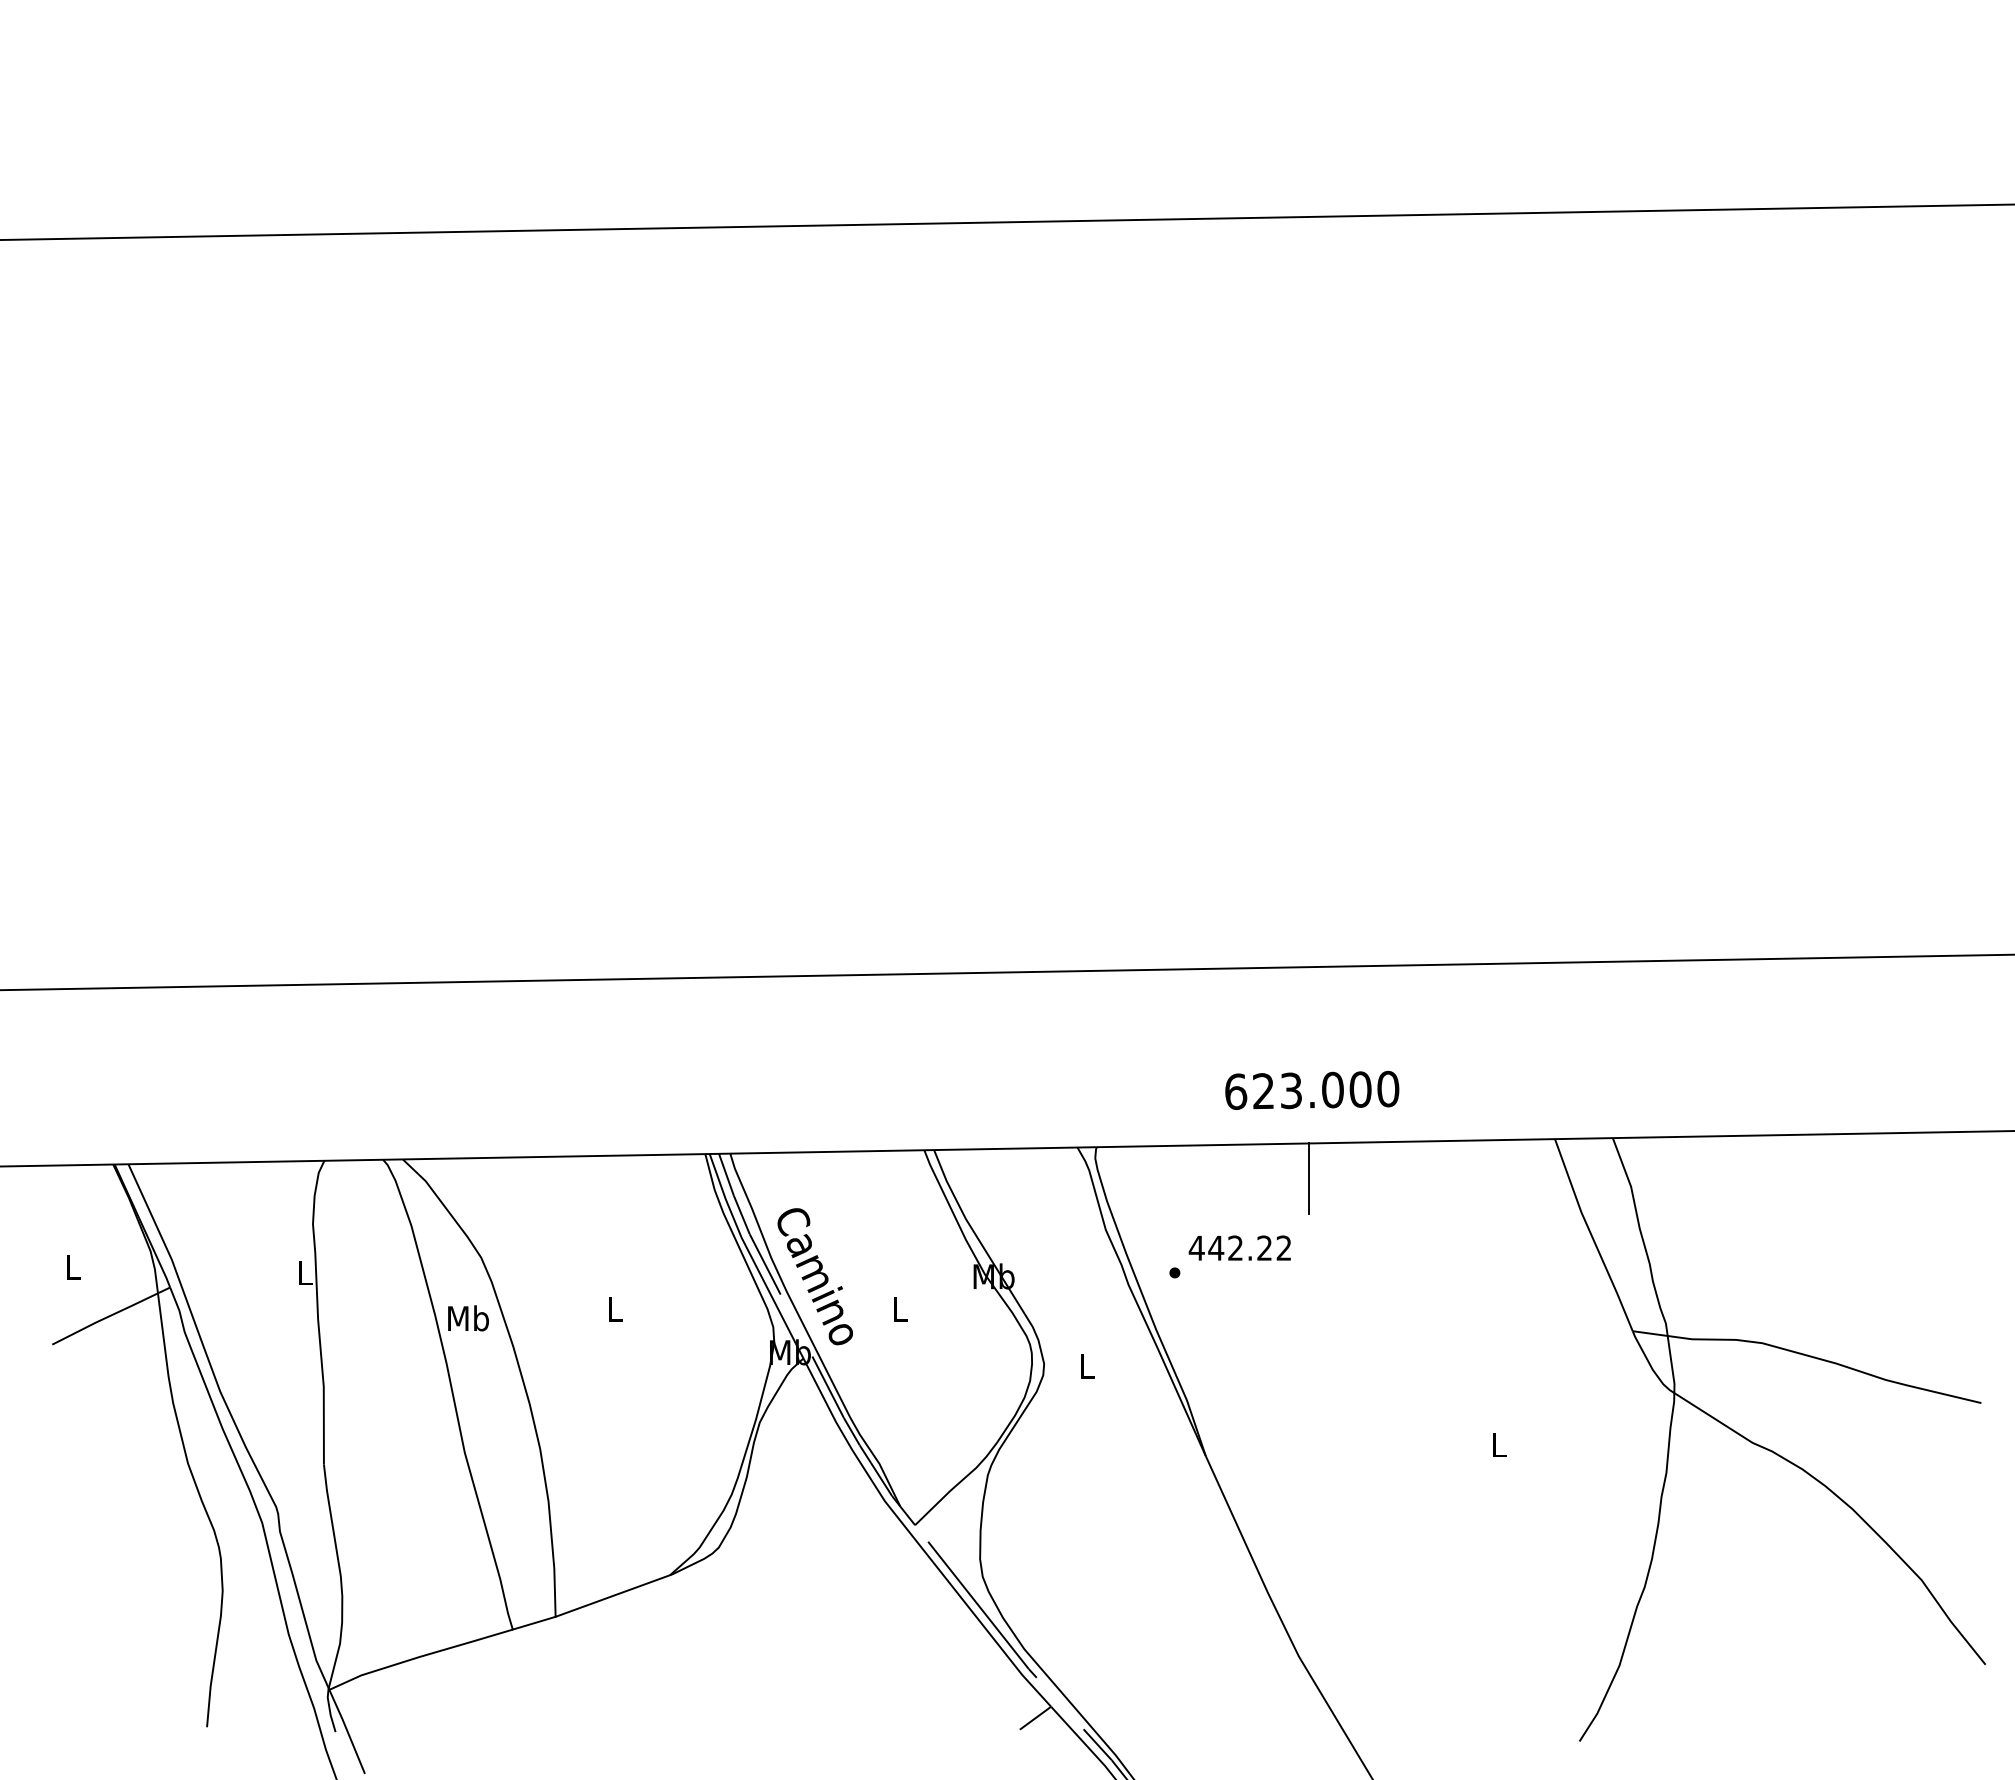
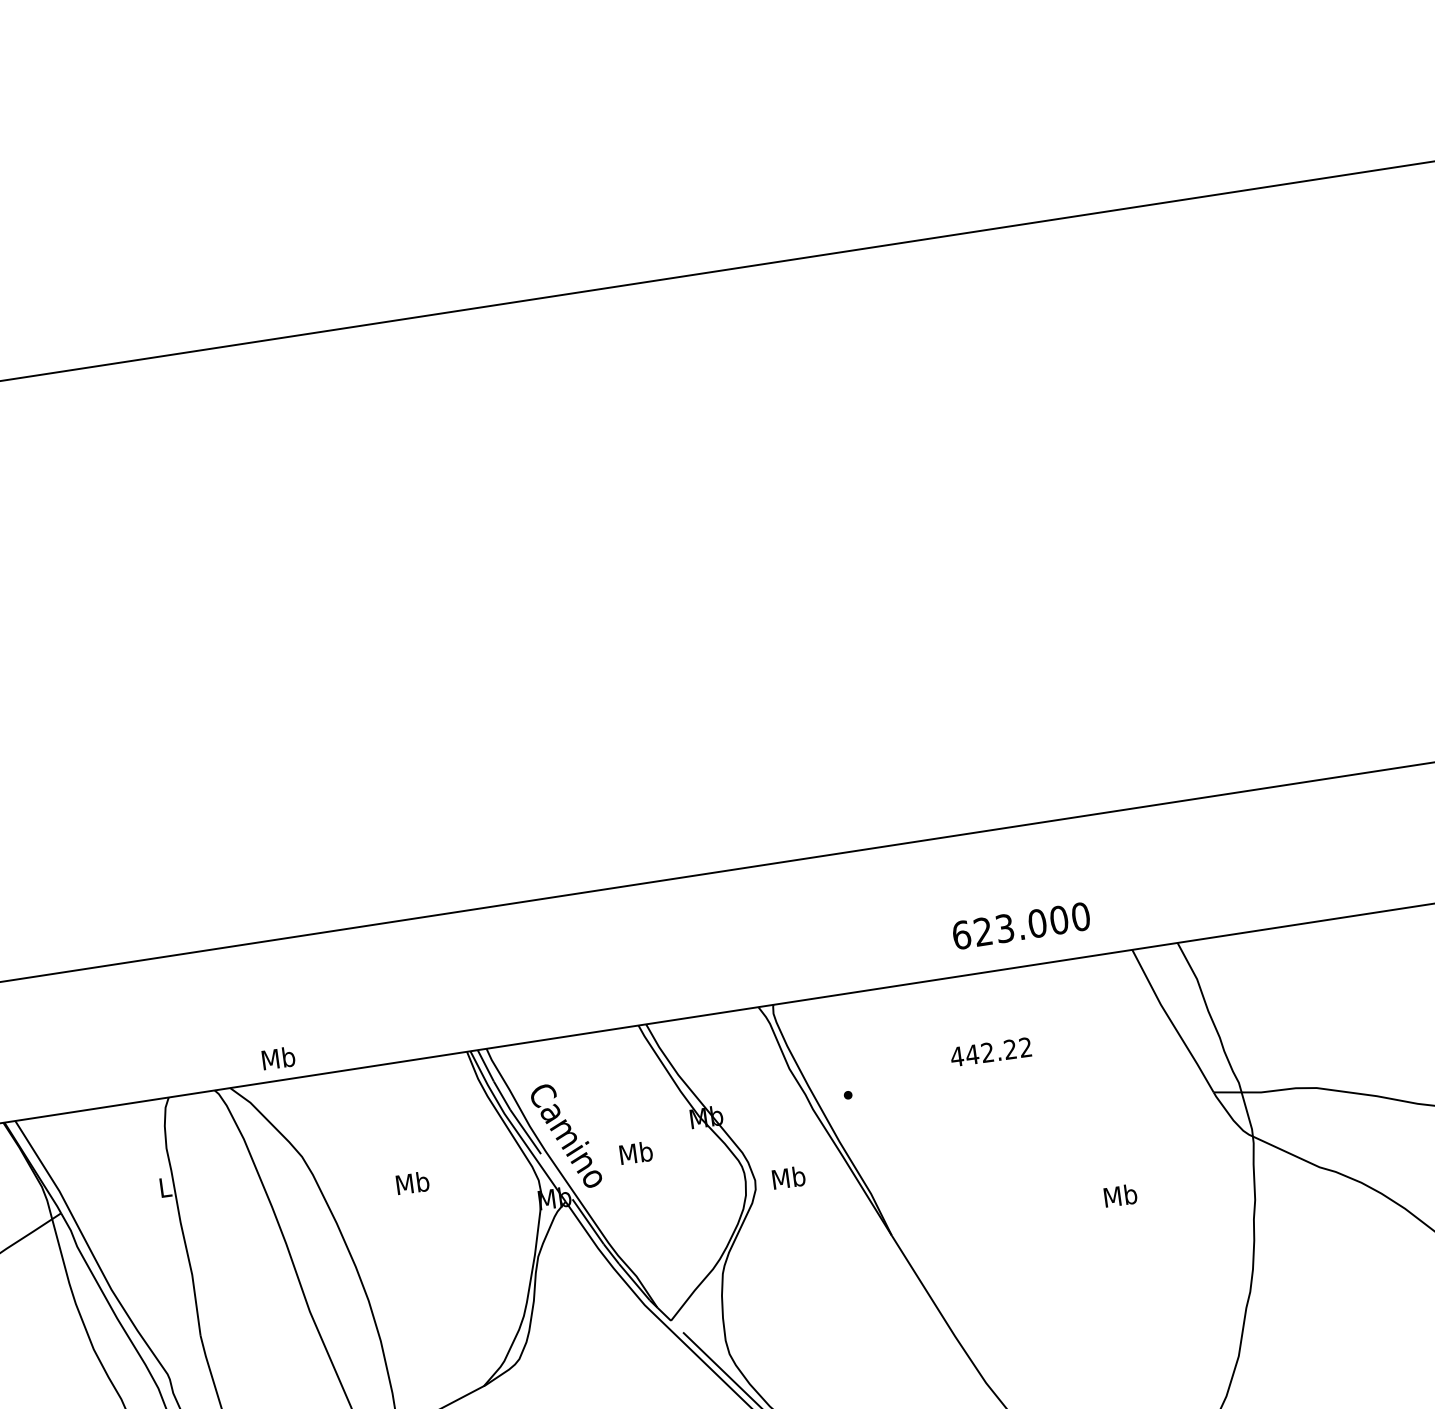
text: (1312, 1089) -> (1021, 925), moved
line: (1308, 1178) -> (943, 1006), removed
text: (1239, 1247) -> (990, 1051), moved
text: (614, 1309) -> (412, 1183), L -> Mb
text: (899, 1309) -> (635, 1153), L -> Mb
text: (468, 1318) -> (278, 1058), moved
text: (1086, 1366) -> (788, 1178), L -> Mb
text: (1498, 1444) -> (1120, 1195), L -> Mb

